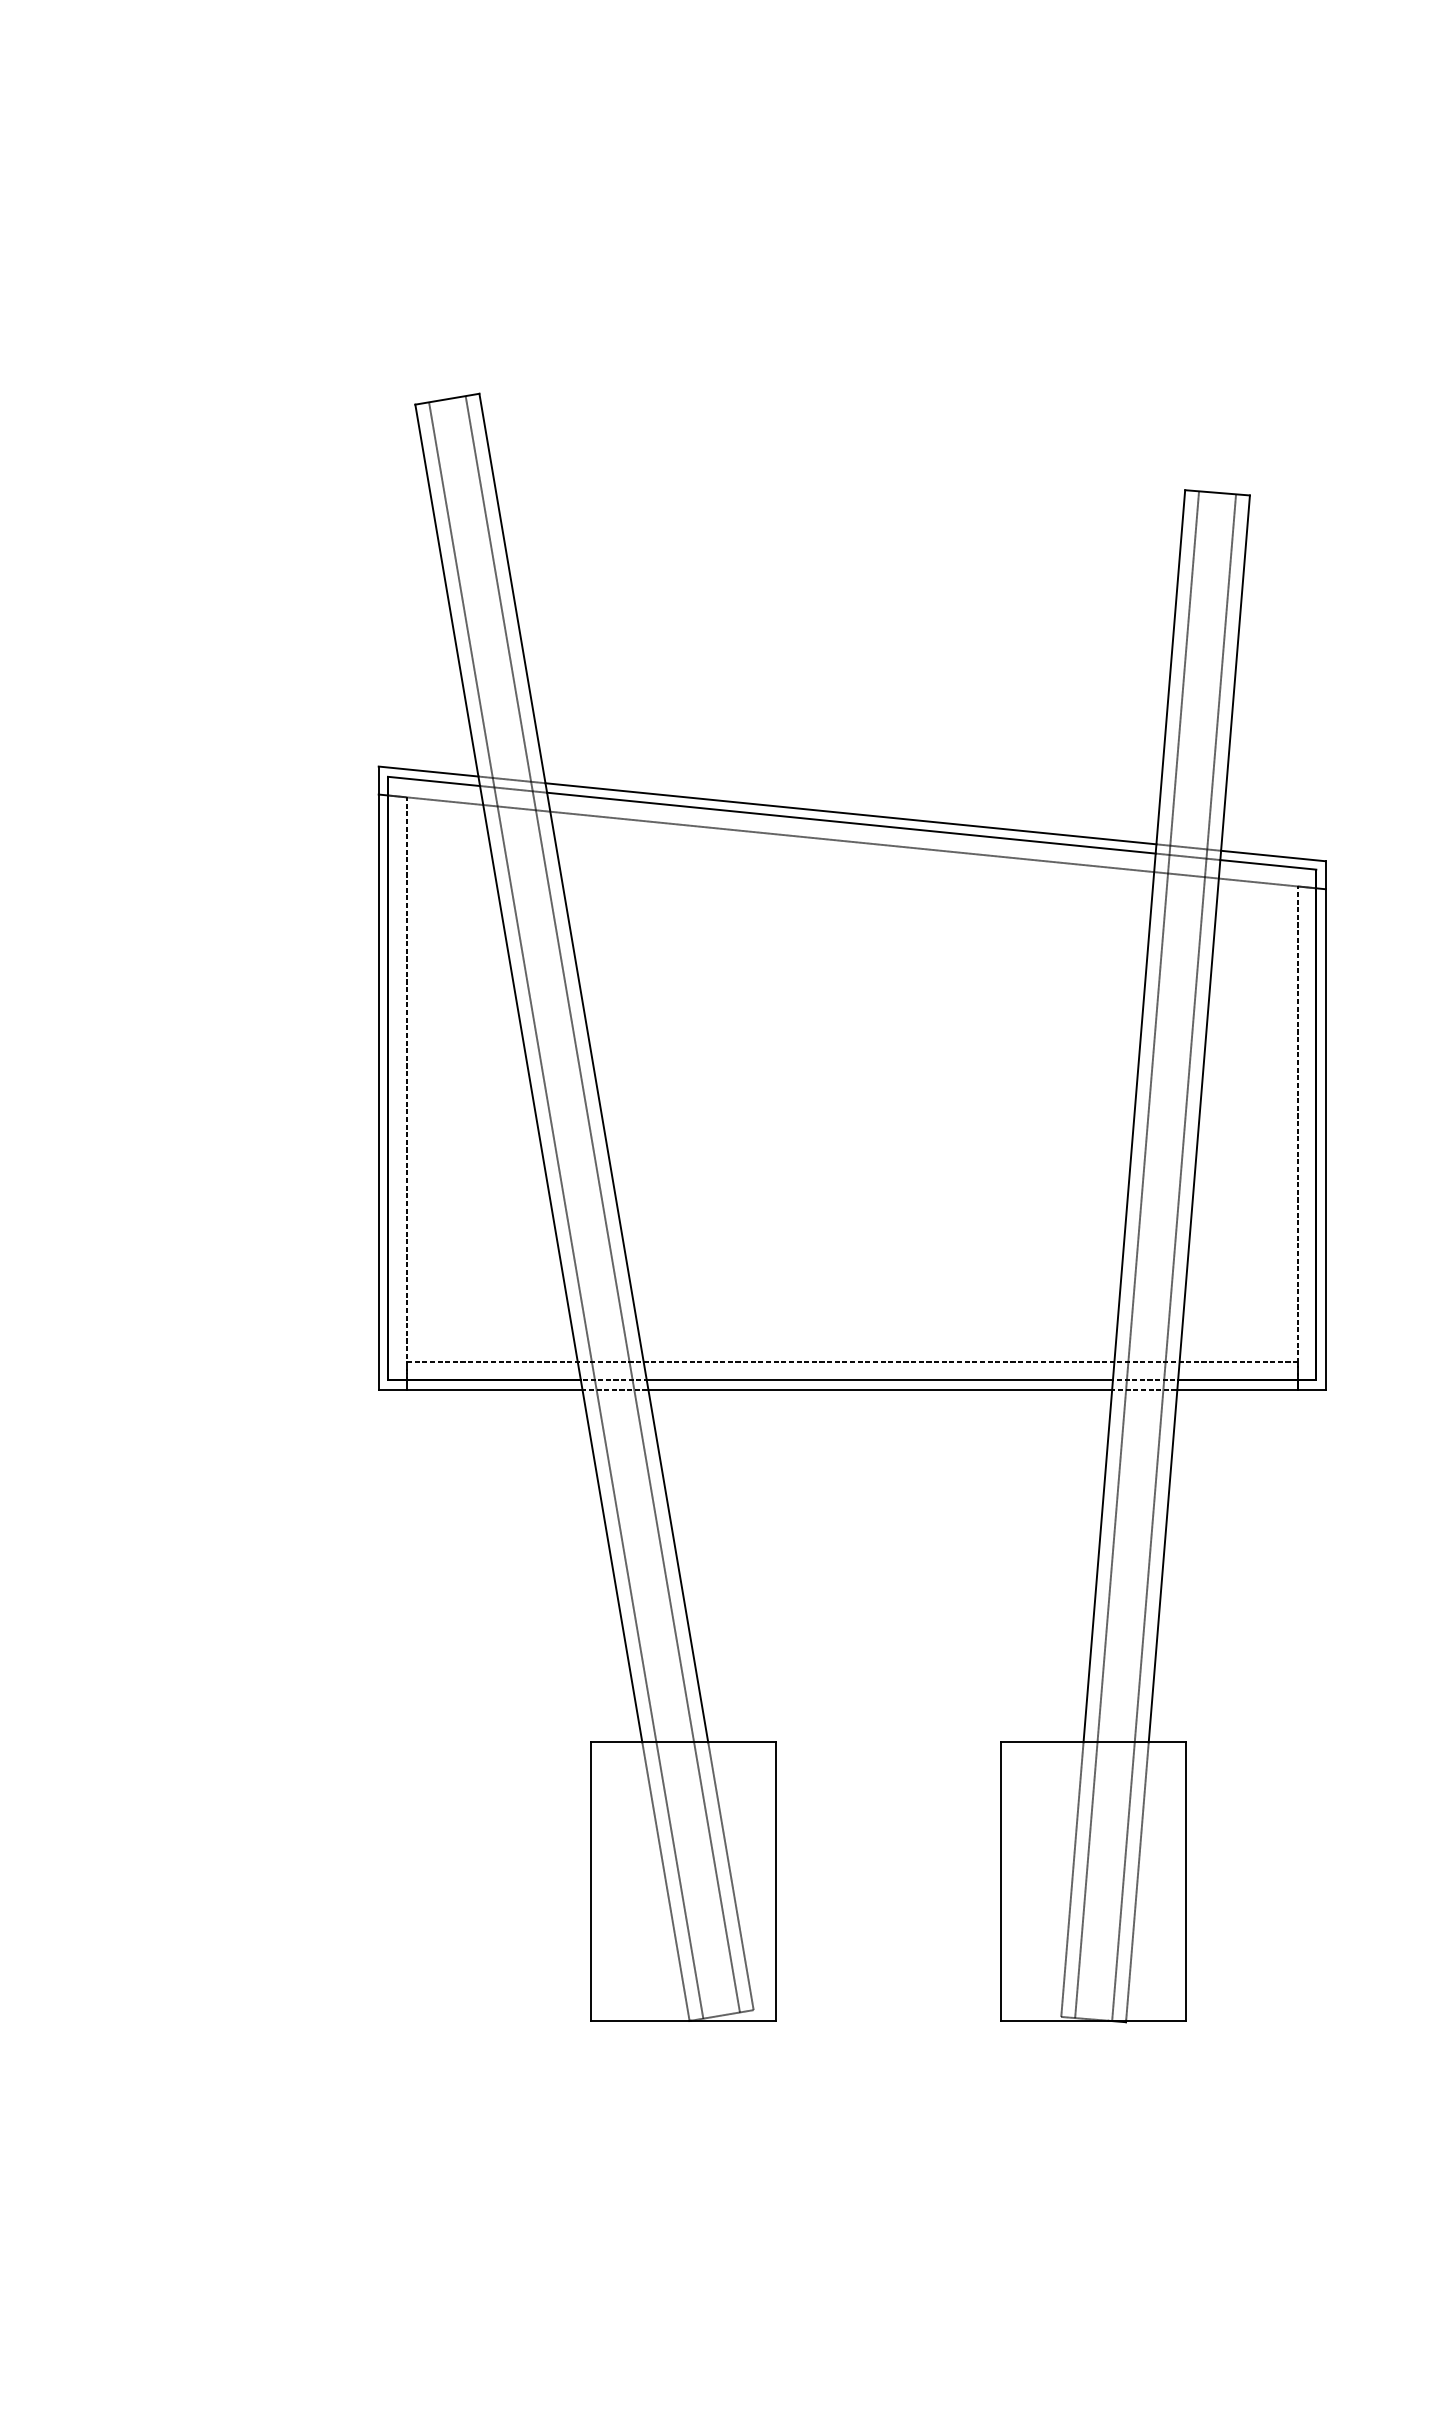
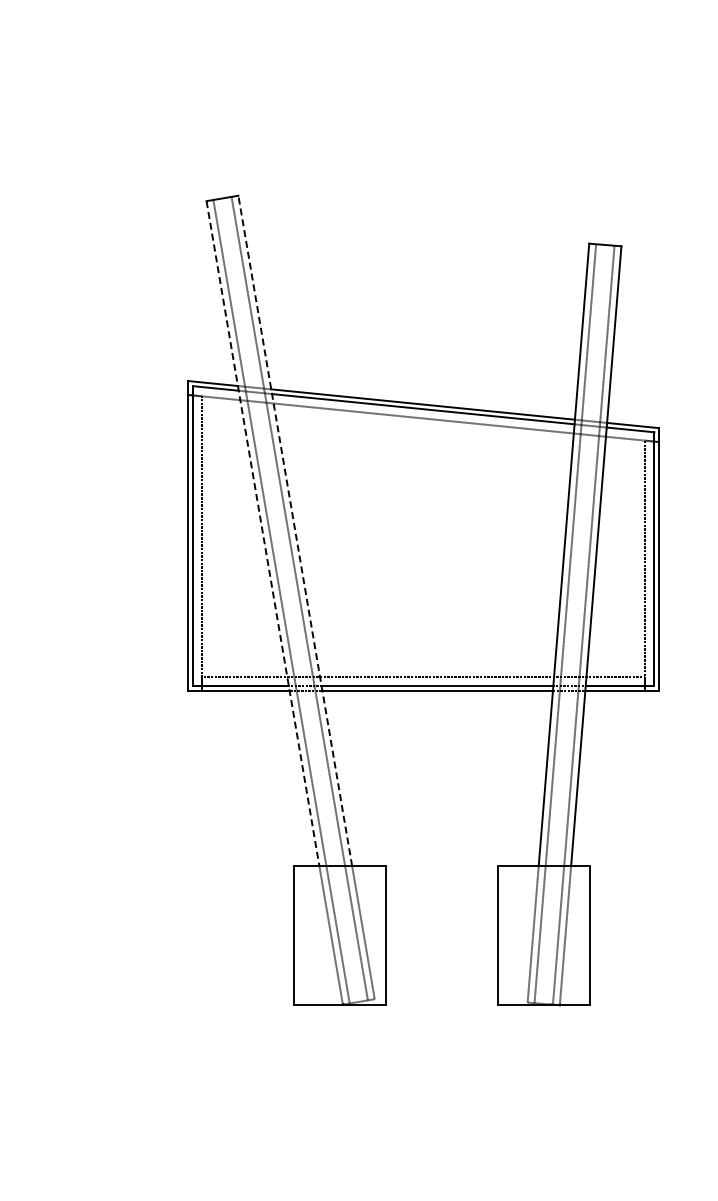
line: (594, 1067) -> (295, 530), solid -> dashed
line: (529, 1075) -> (263, 534), solid -> dashed

